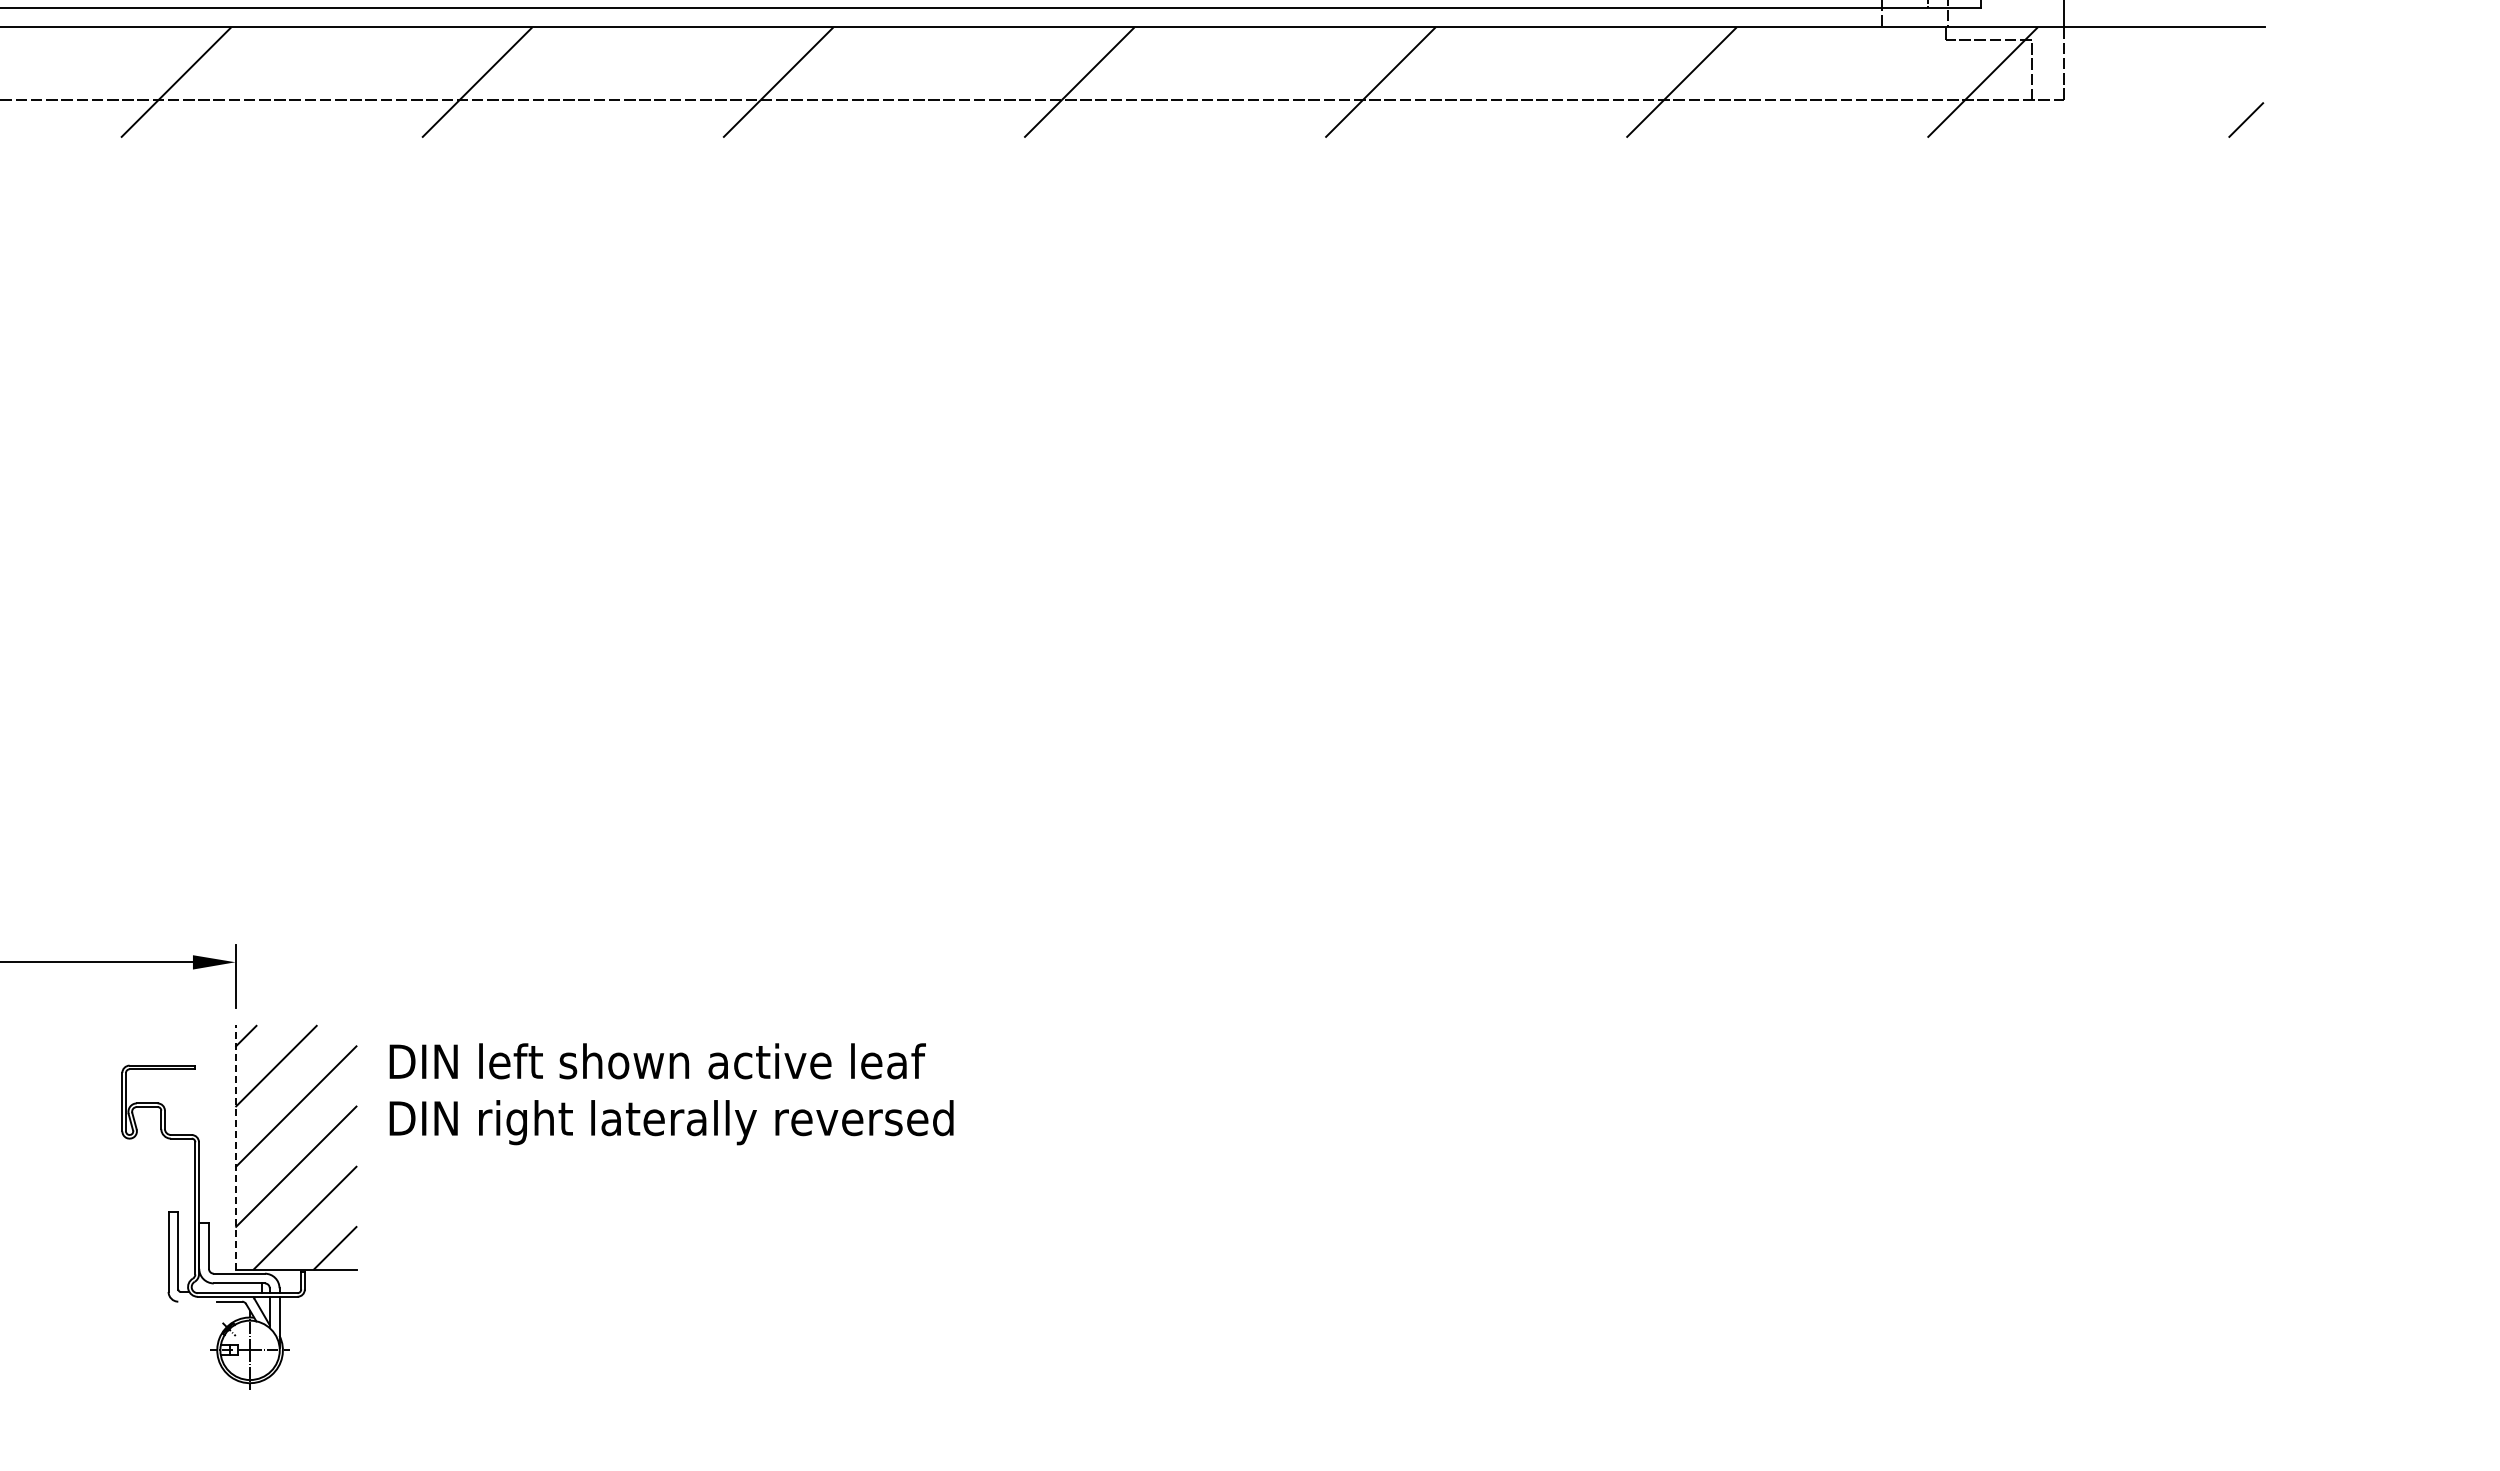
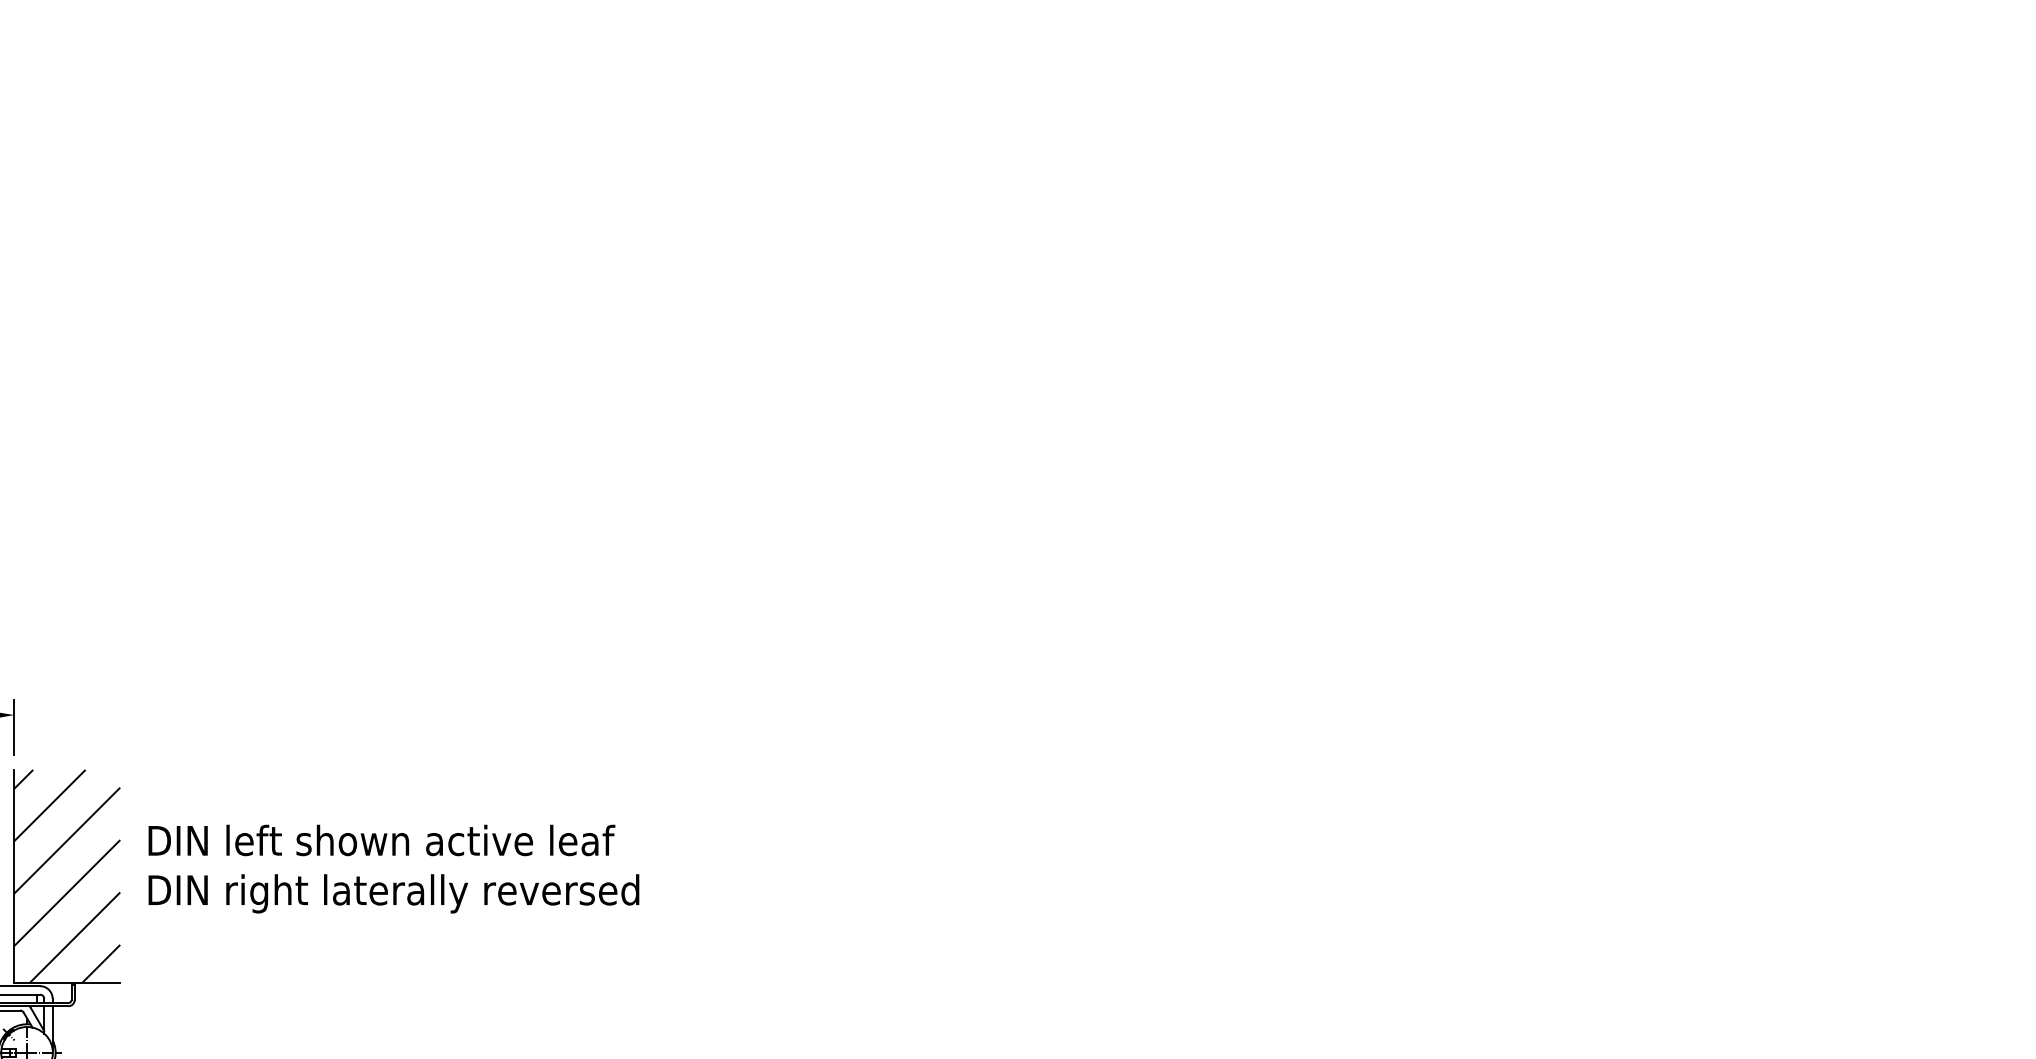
text: (671, 1094) -> (393, 869), moved
line: (235, 1147) -> (14, 876), dashed -> solid

